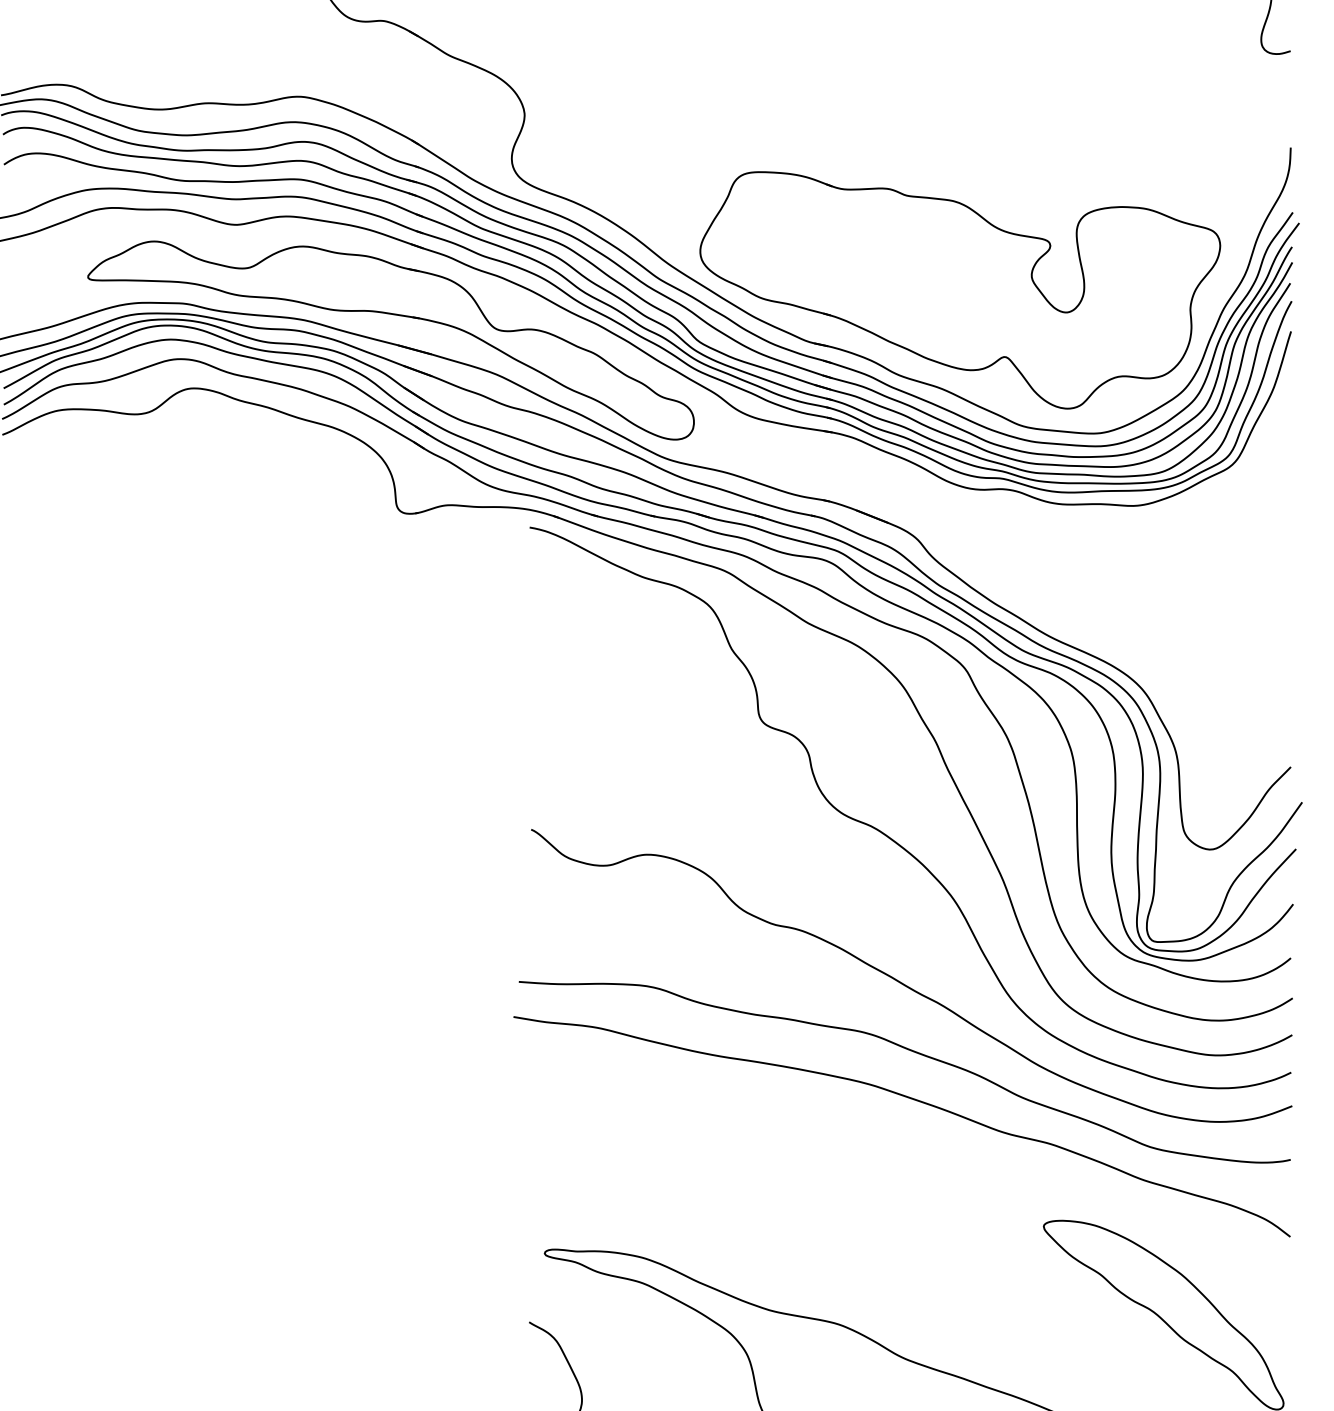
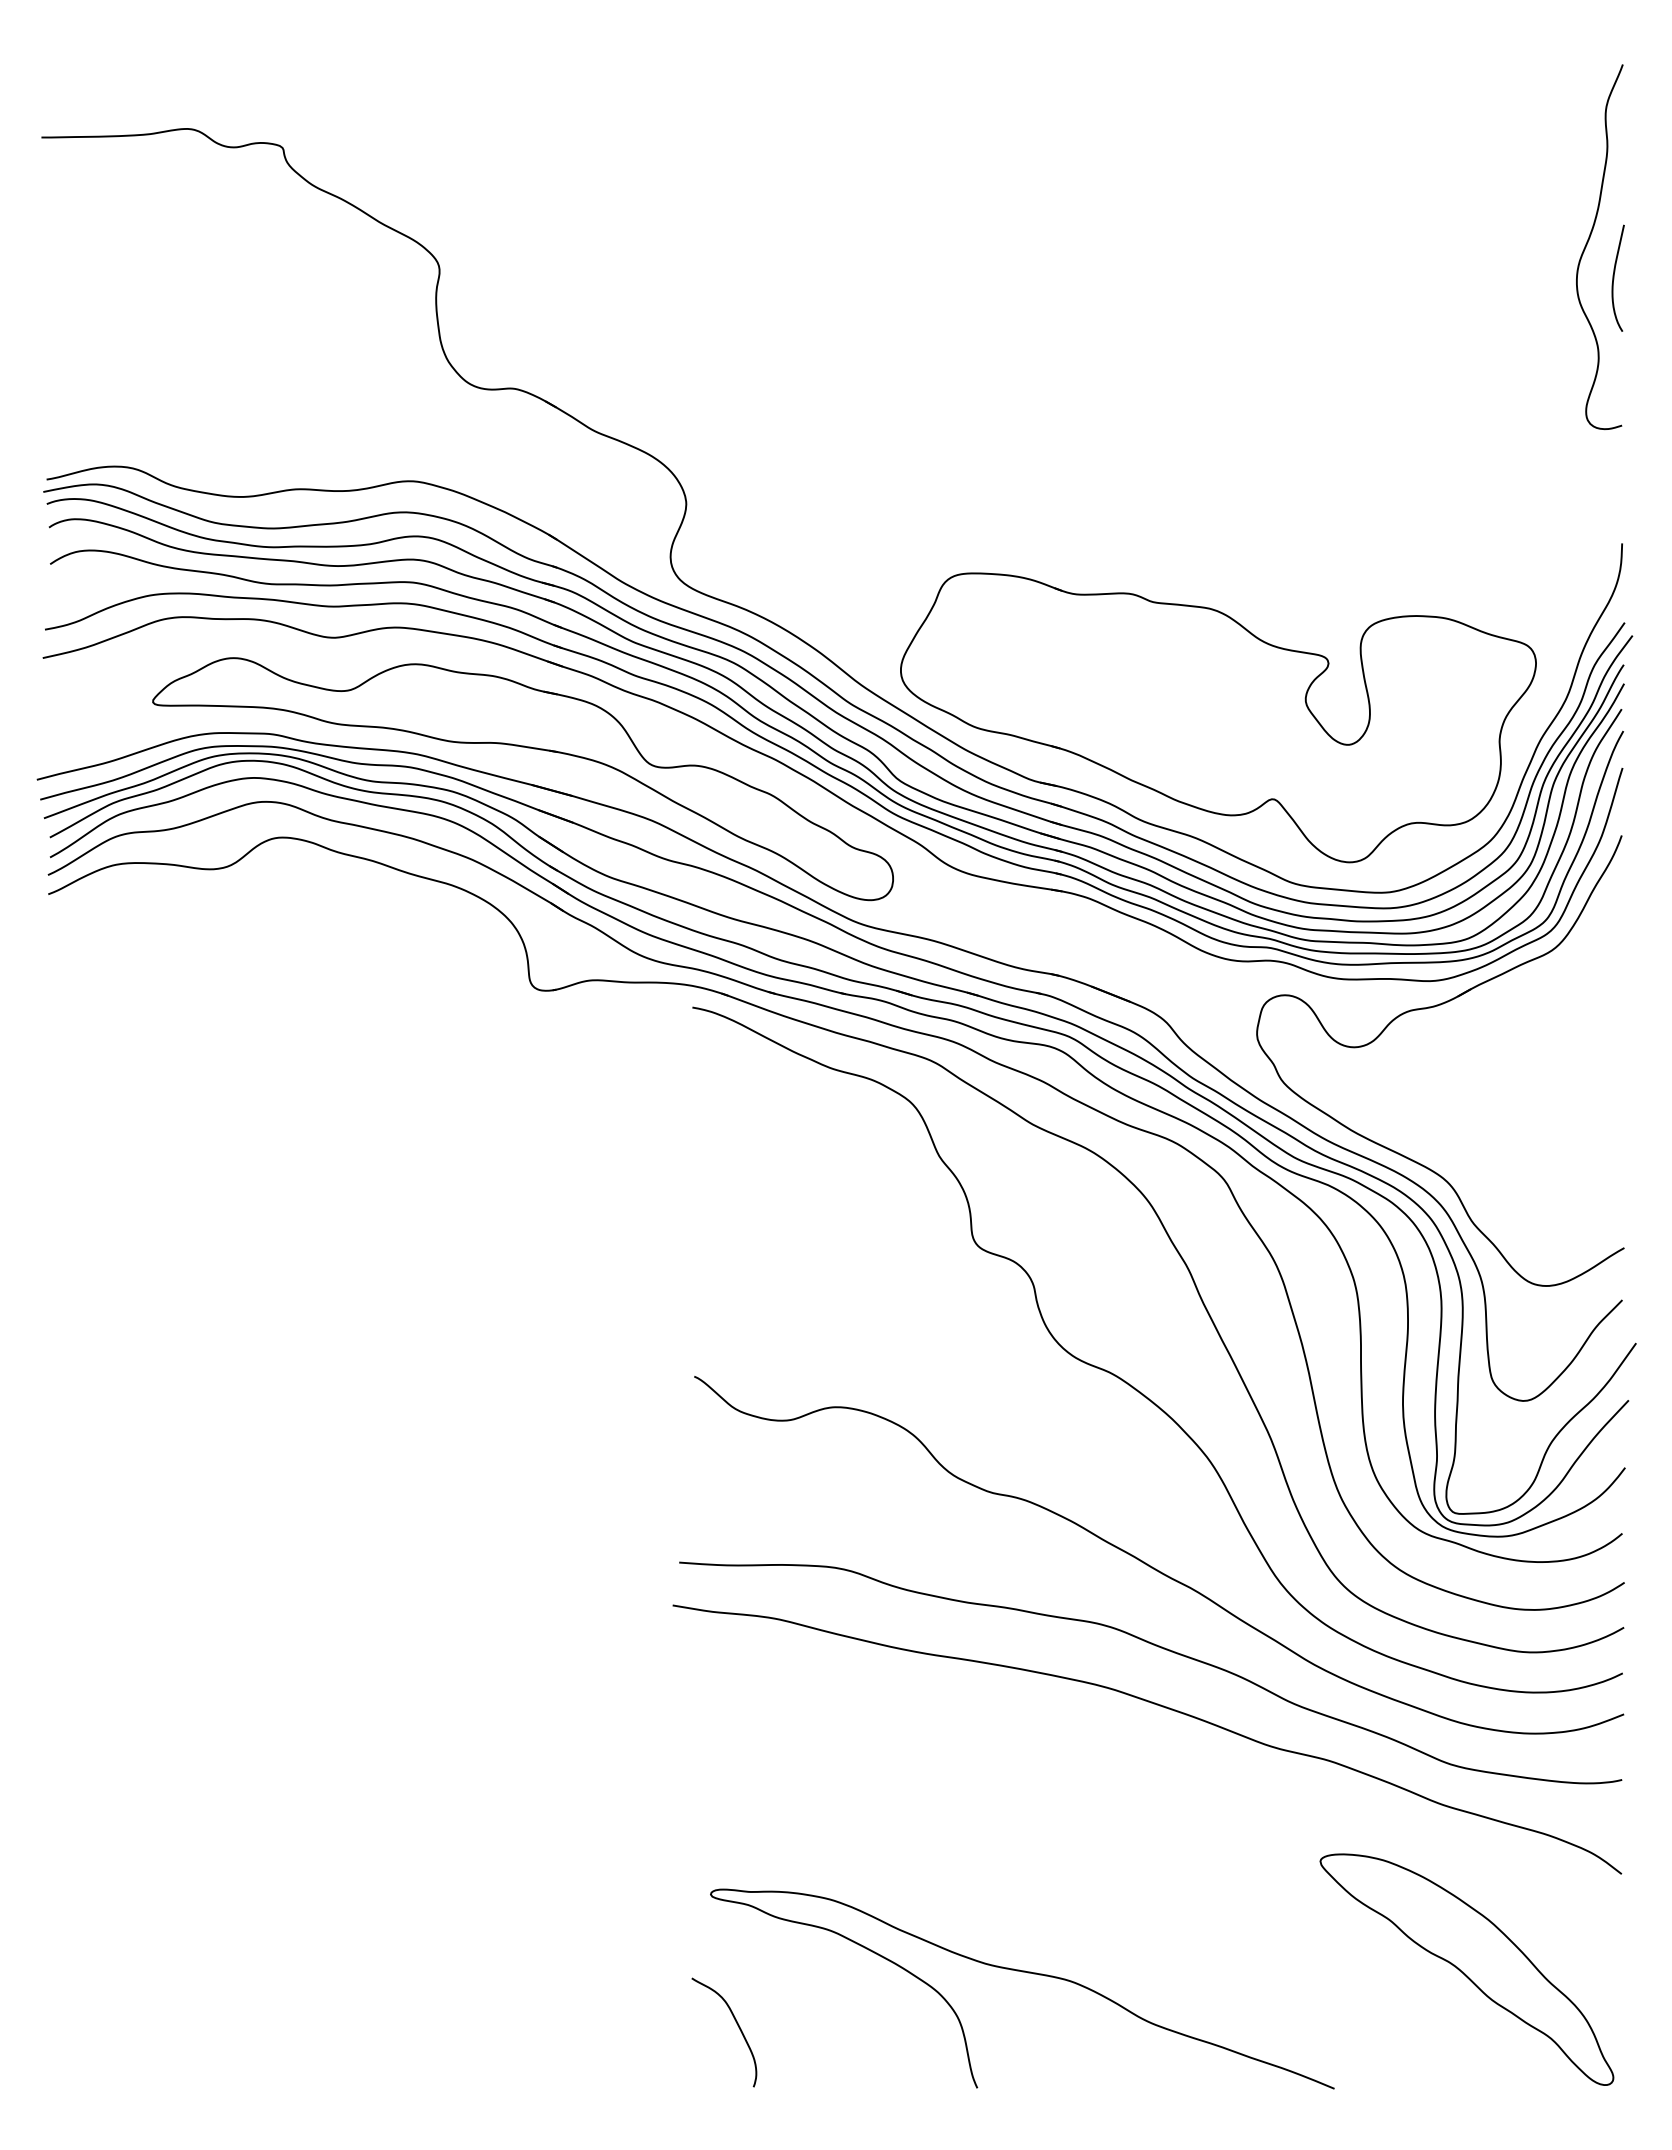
part: (1133, 528) -> (1430, 1008), added

